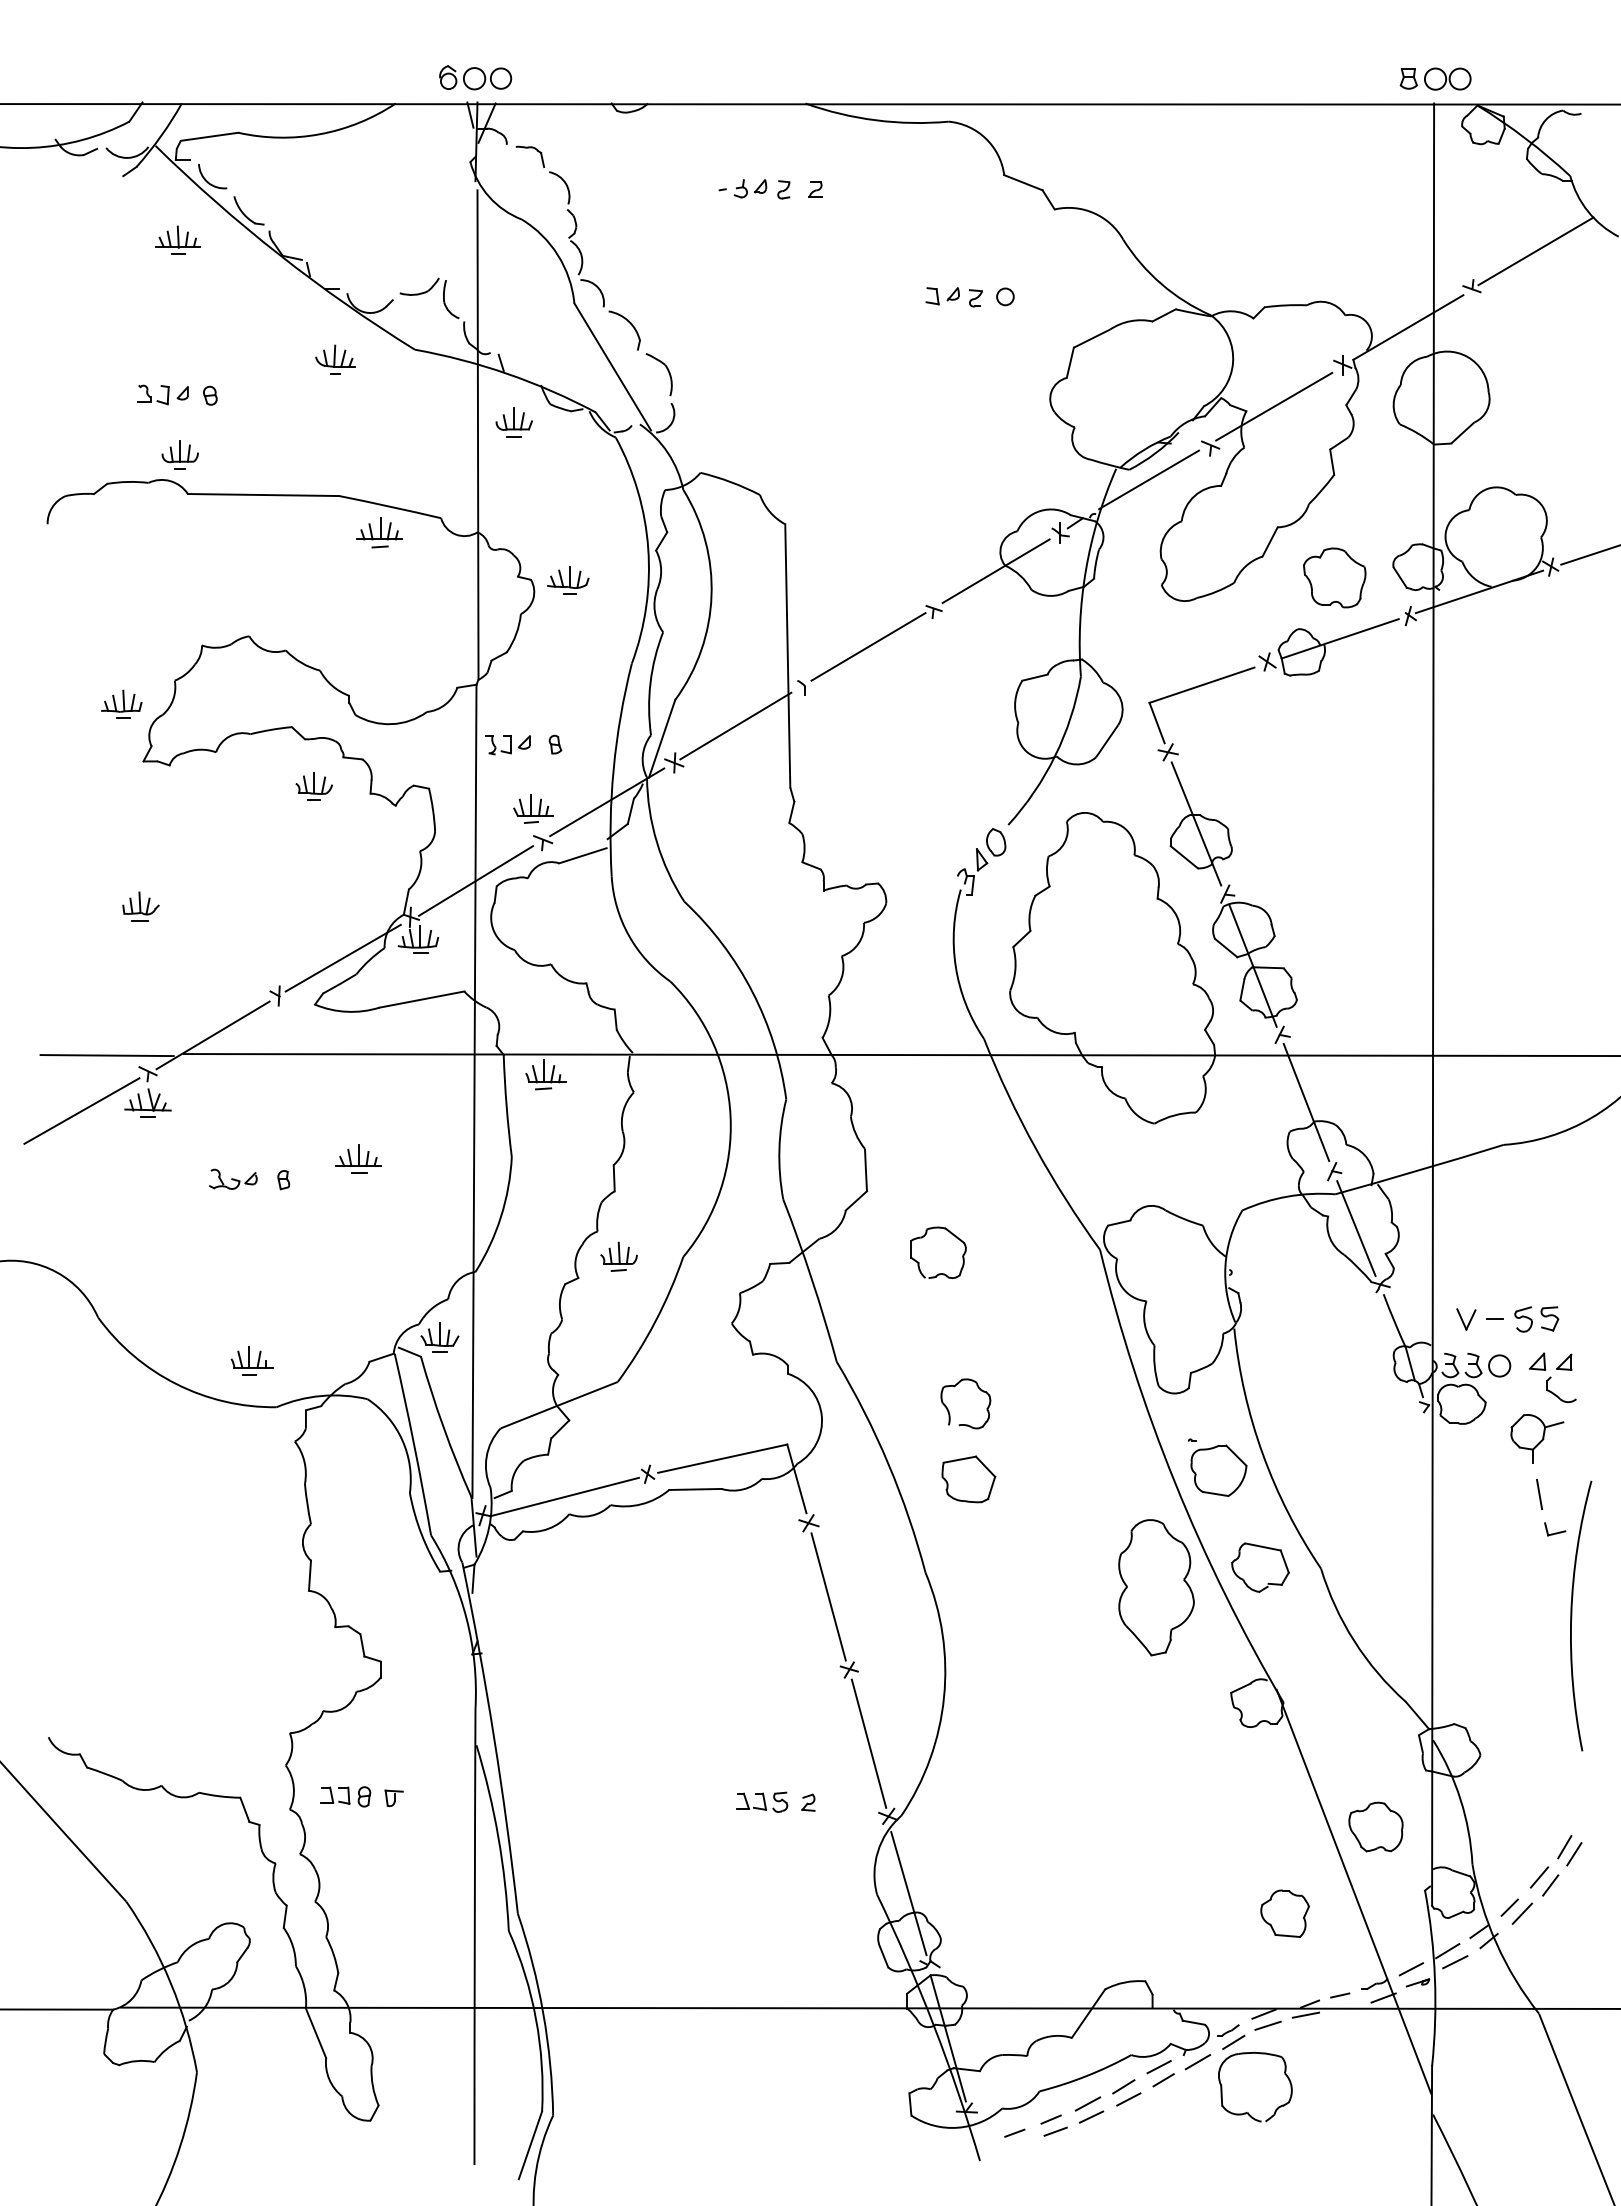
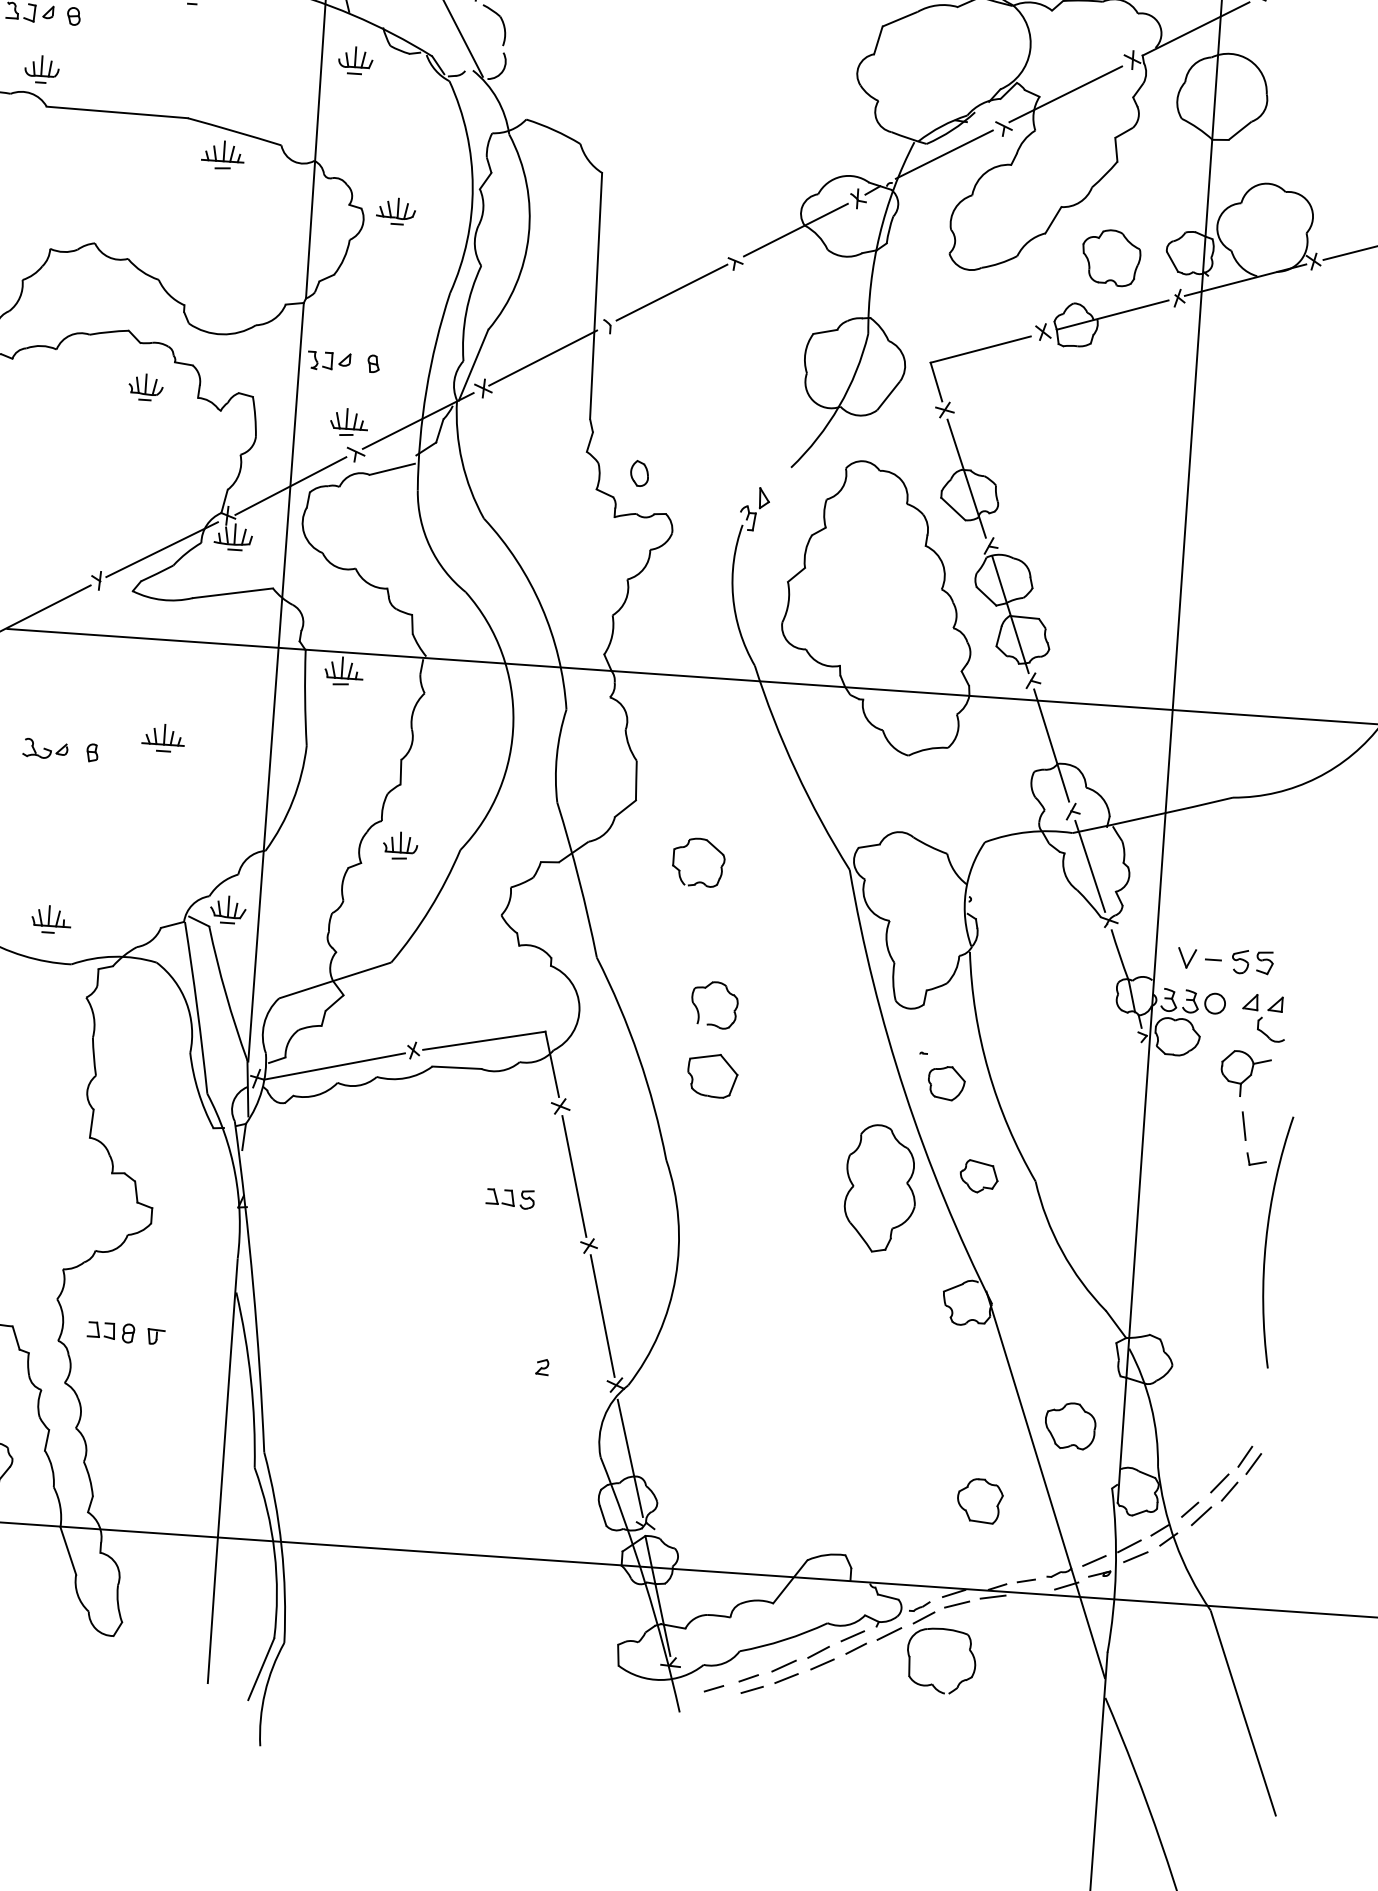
part: (996, 842) -> (639, 473), moved
part: (1218, 1470) -> (946, 1083), size x0.7
part: (1260, 1567) -> (979, 1176), size x0.7
part: (762, 1801) -> (510, 1198), moved

